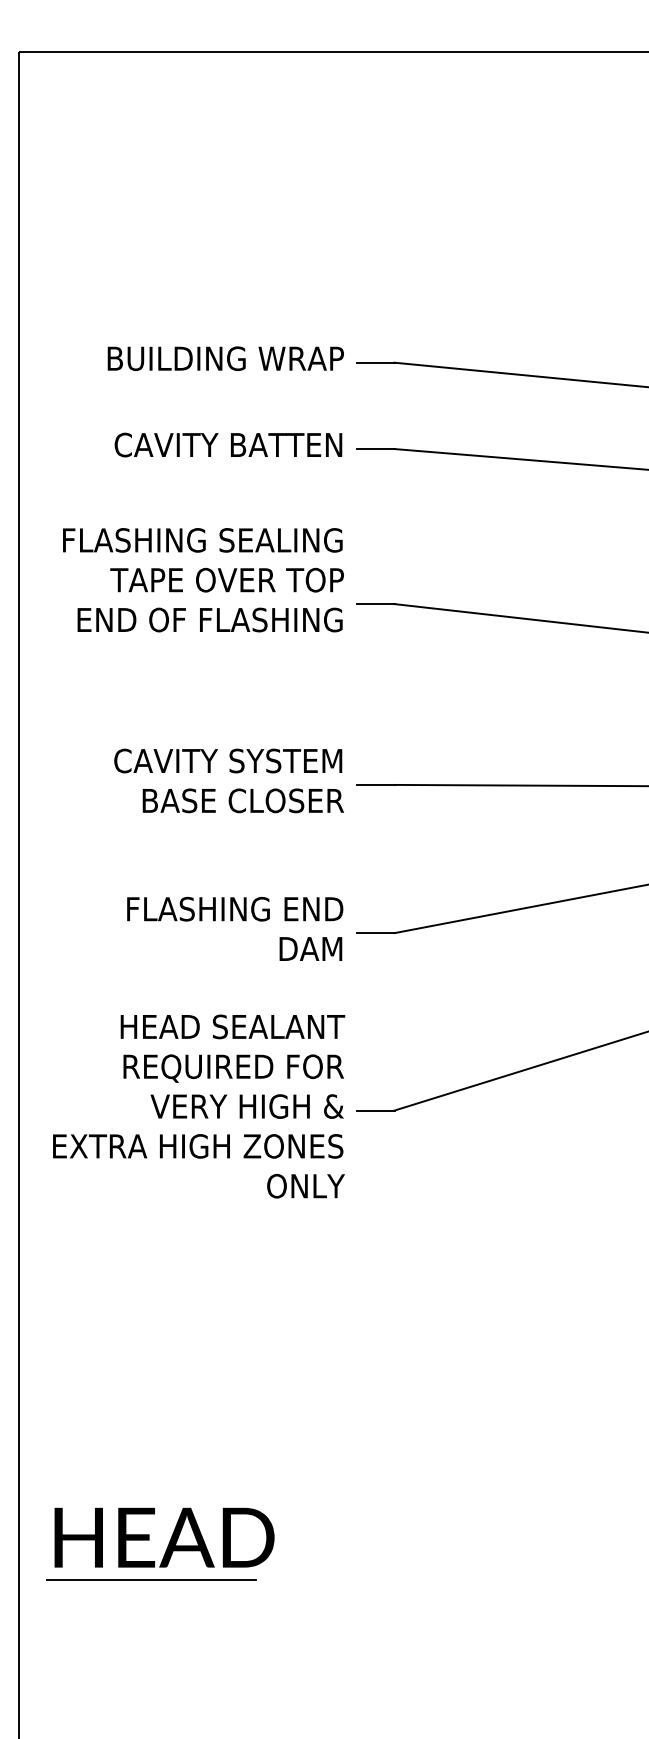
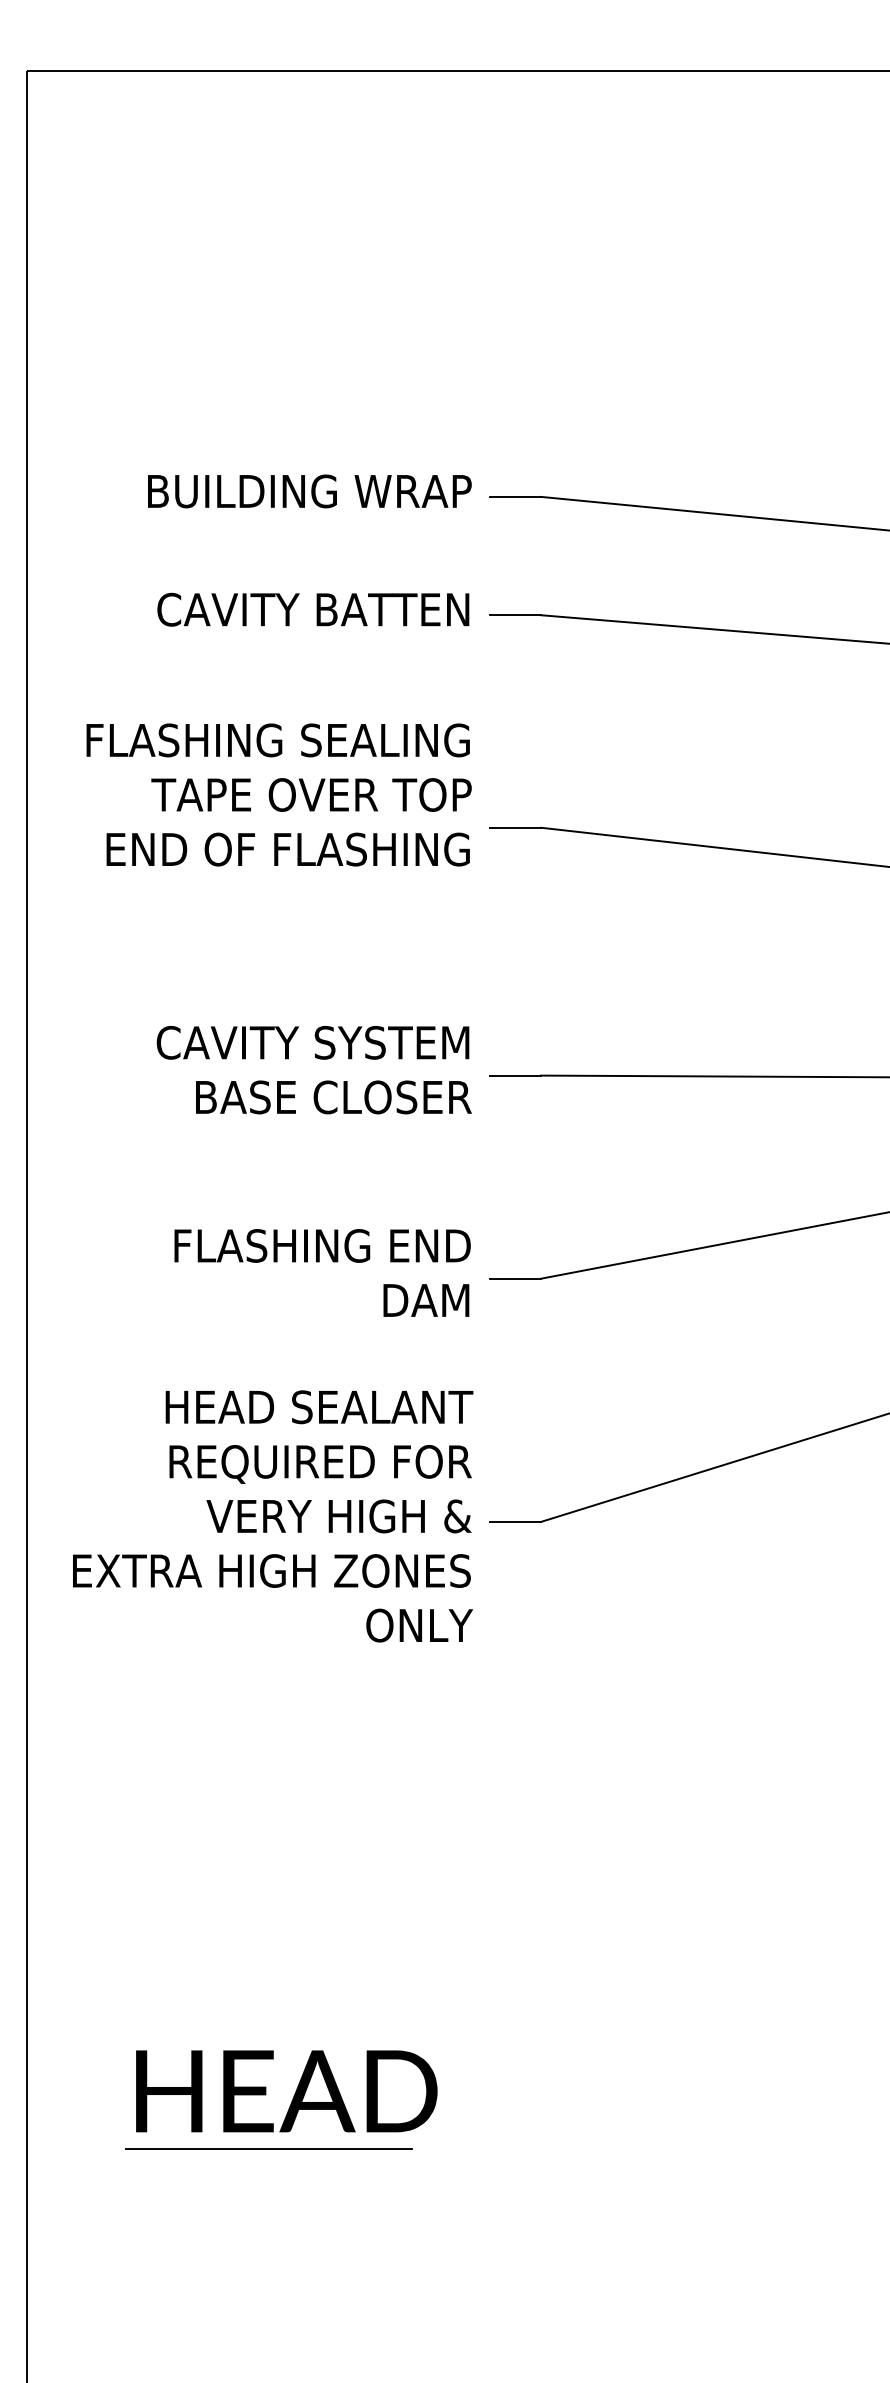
part: (167, 1546) -> (290, 2103), moved

